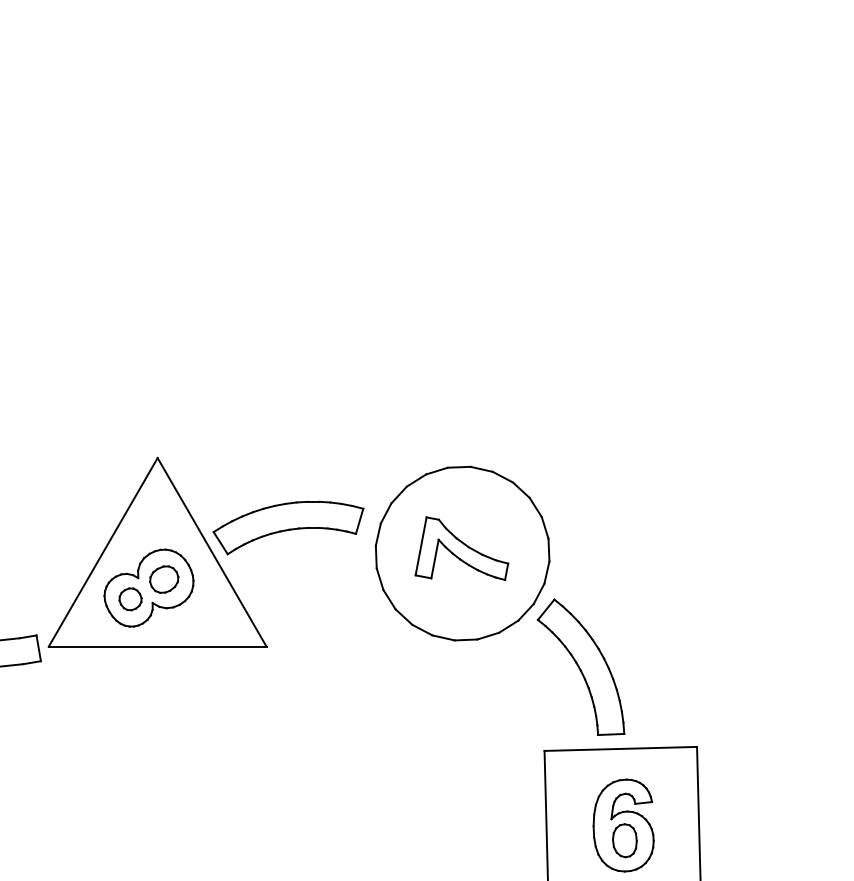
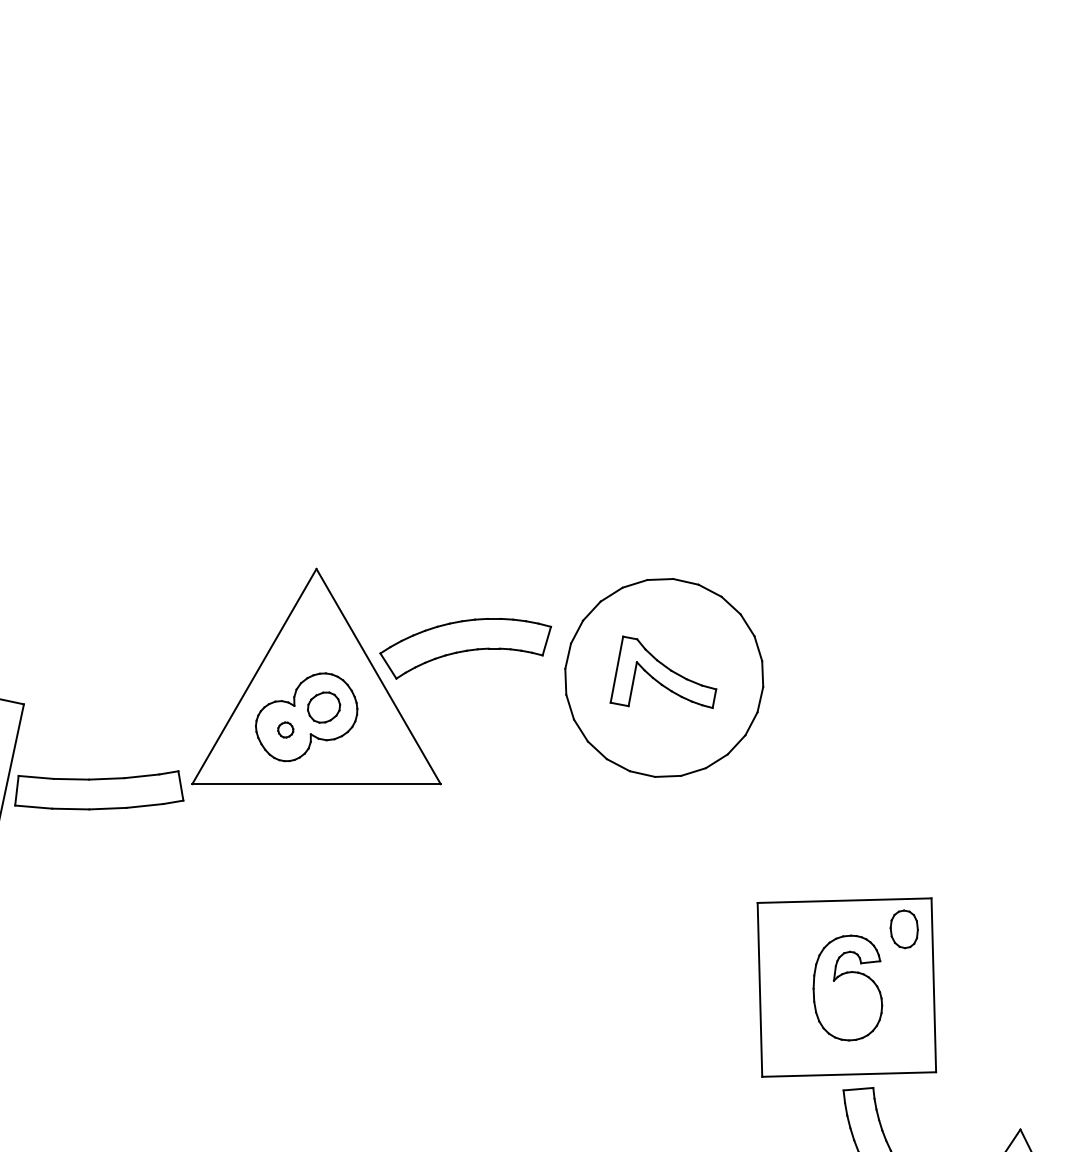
part: (130, 598) -> (285, 729), size x0.6
part: (581, 667) -> (799, 807), removed
part: (624, 840) -> (903, 929), moved

